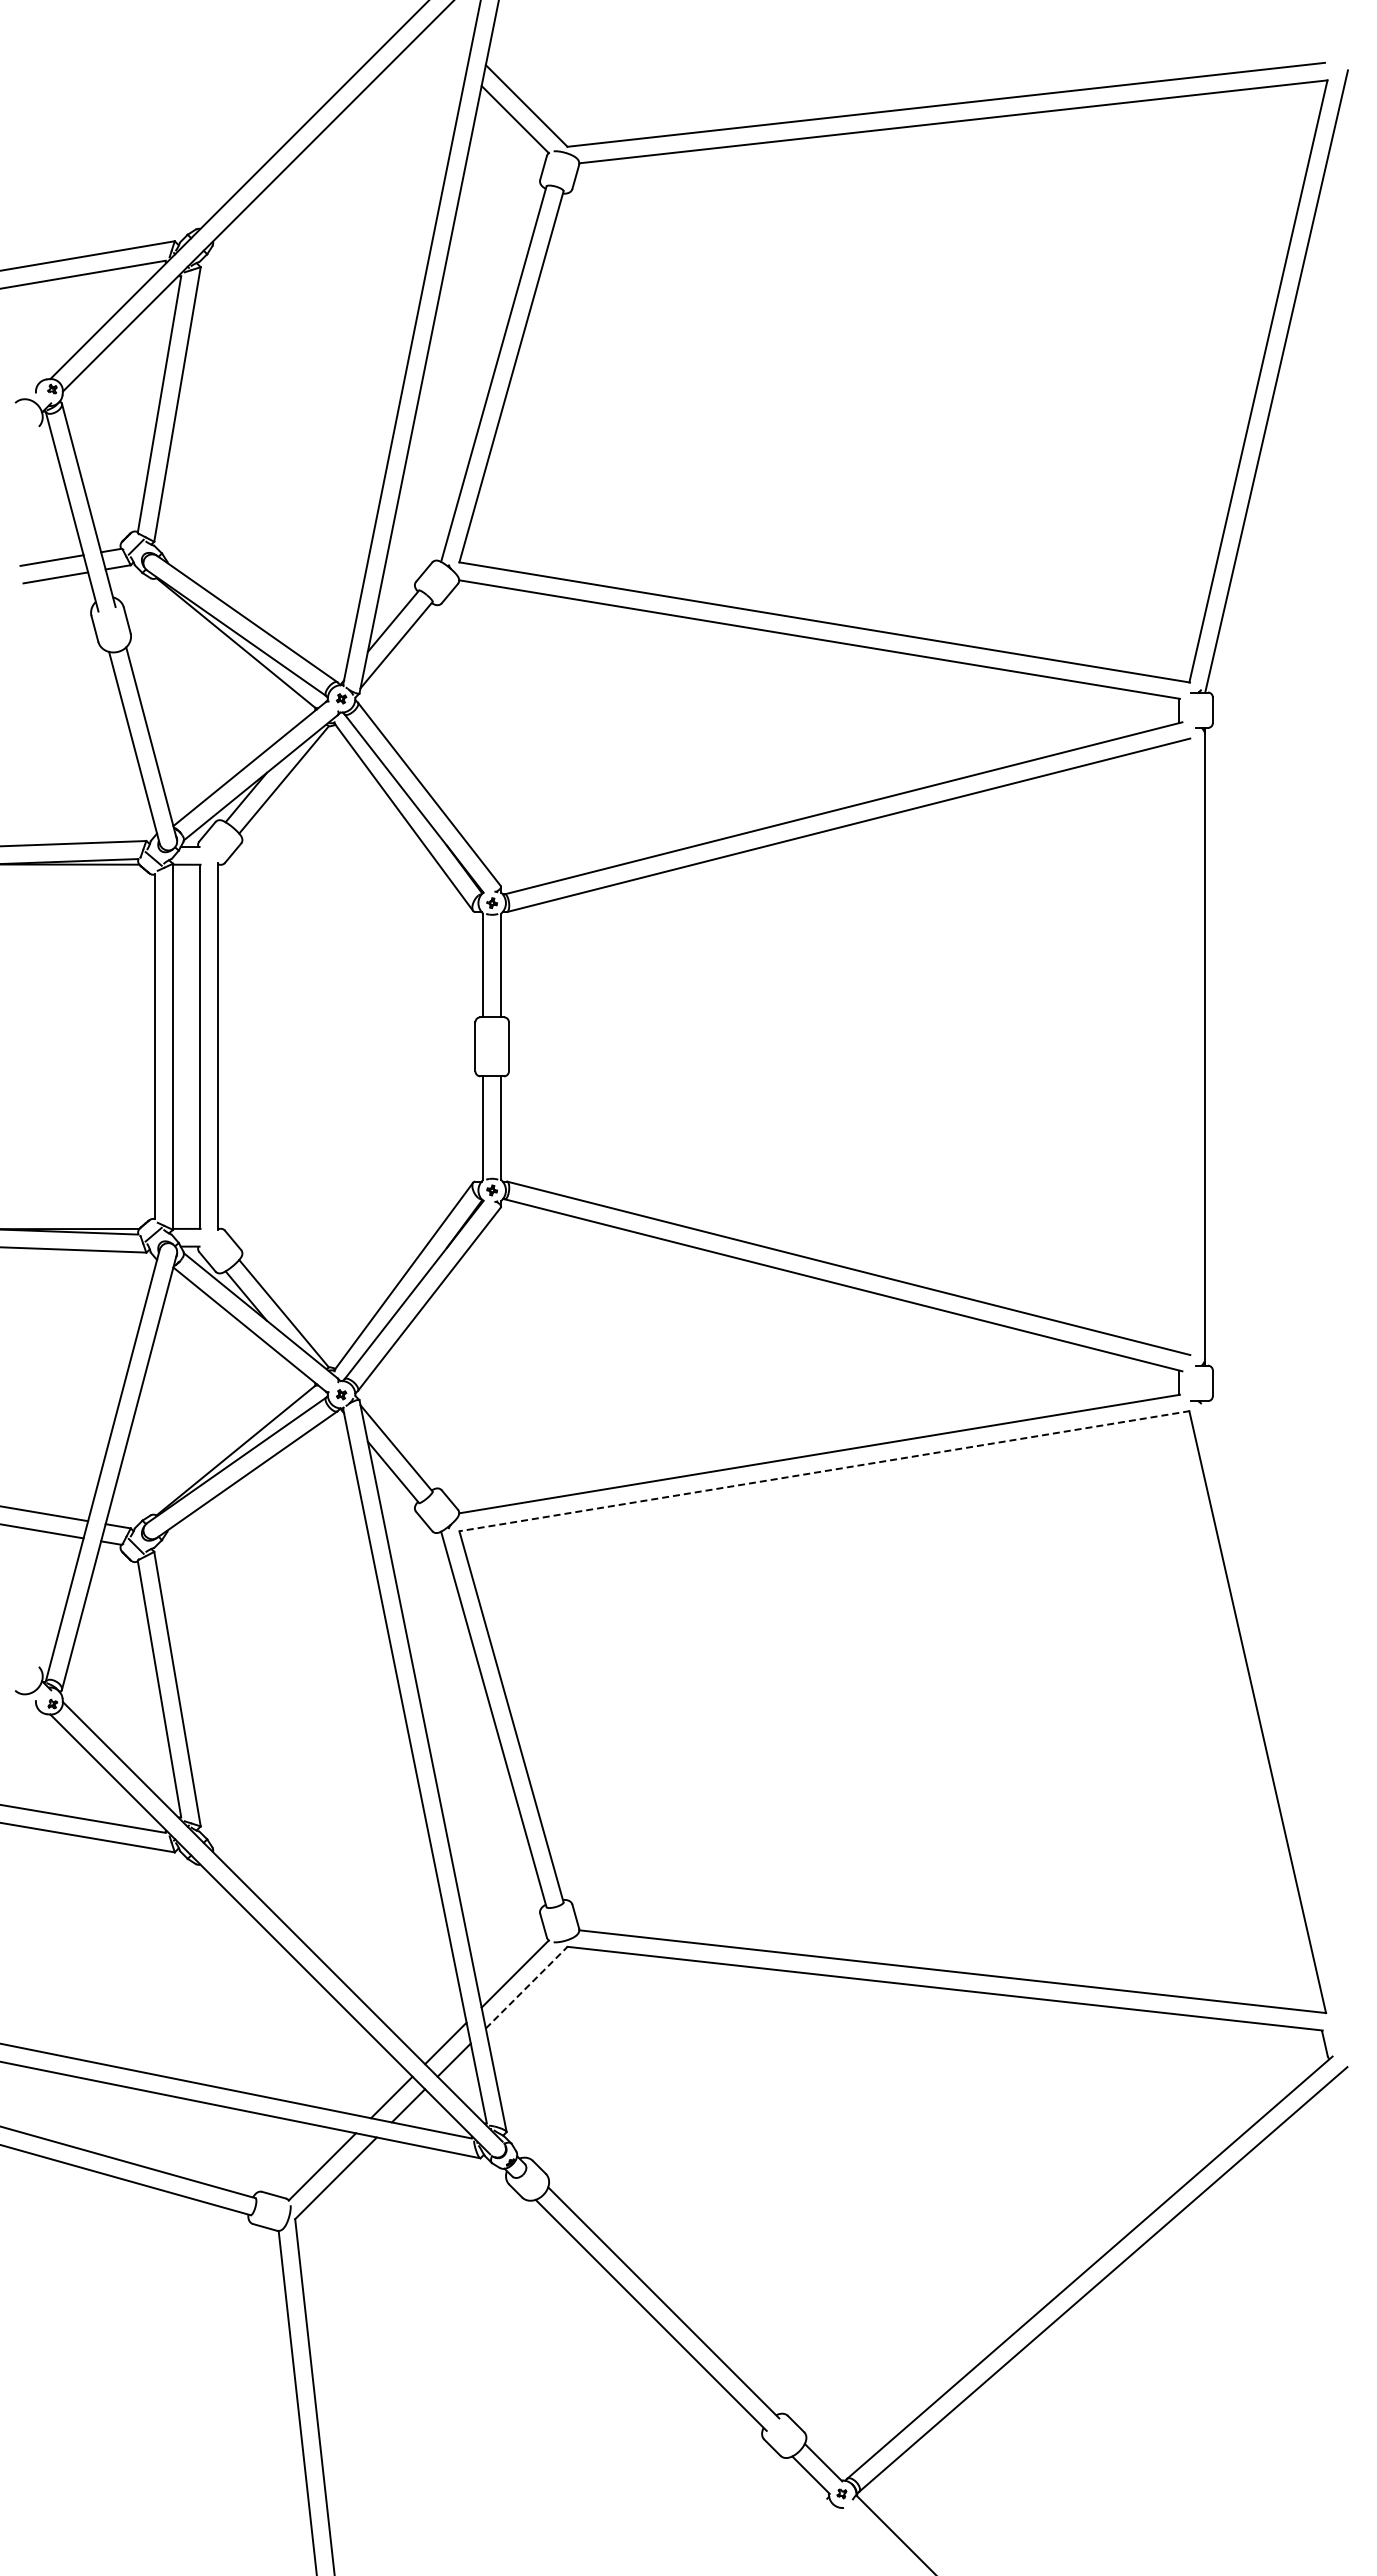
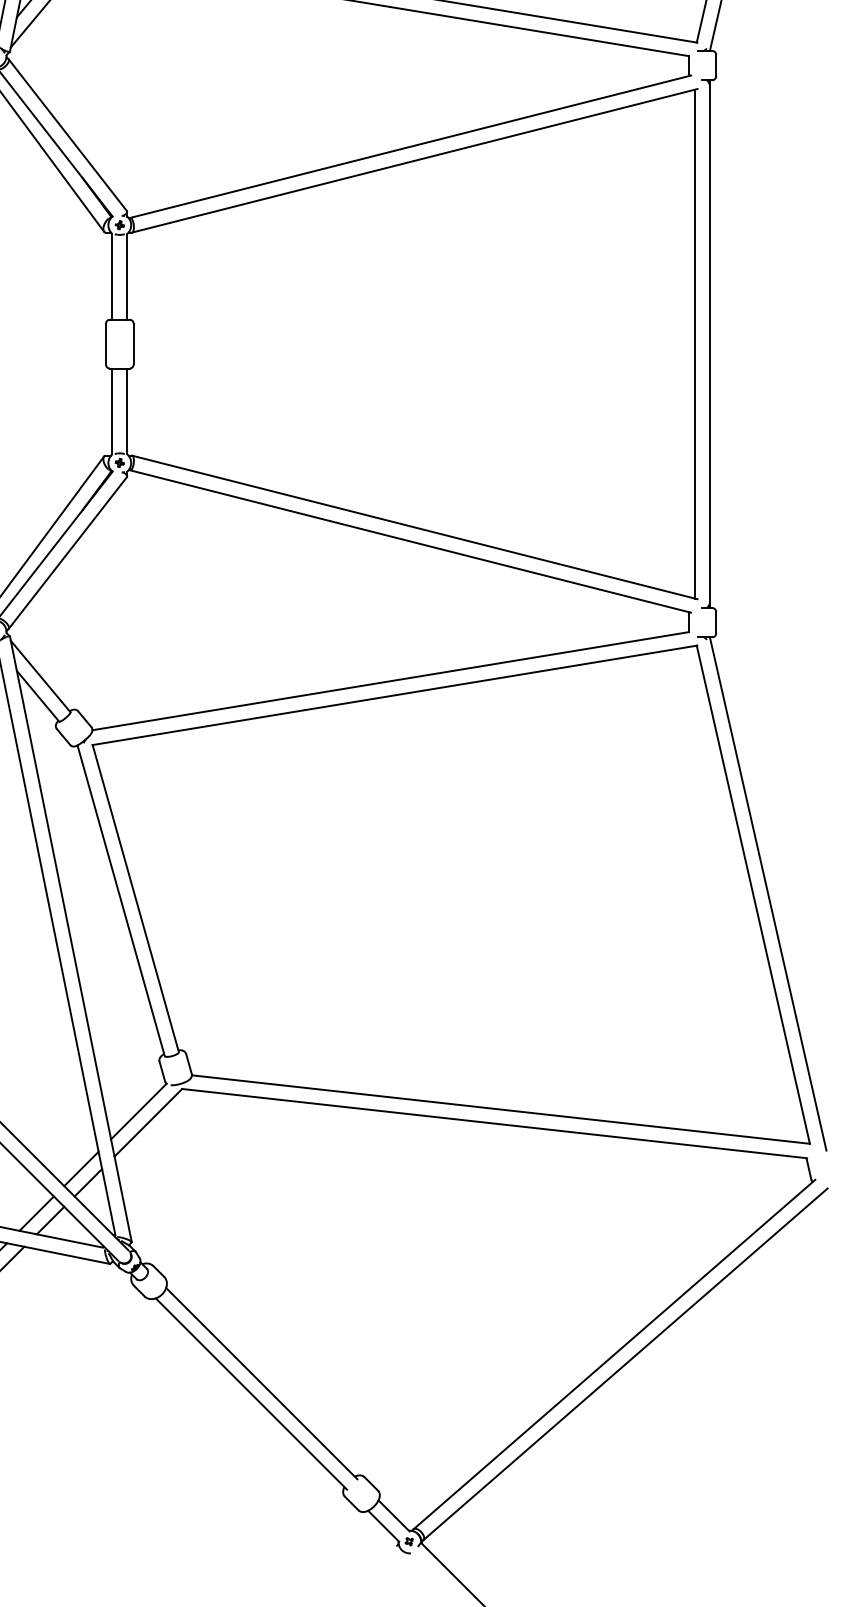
line: (1187, 1046) -> (695, 343), added
line: (824, 1471) -> (394, 695), dashed -> solid
line: (1275, 1711) -> (768, 894), added
line: (526, 1987) -> (148, 1122), dashed -> solid

